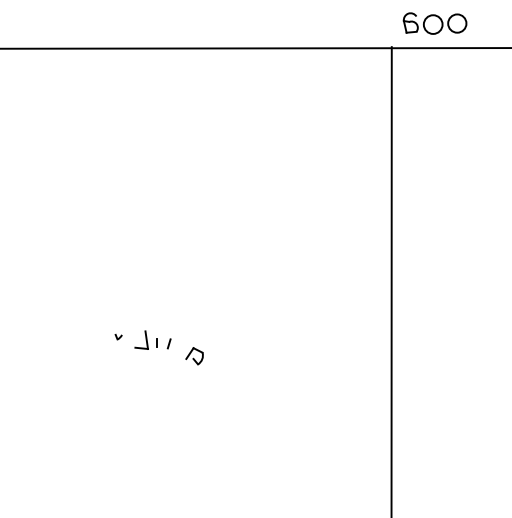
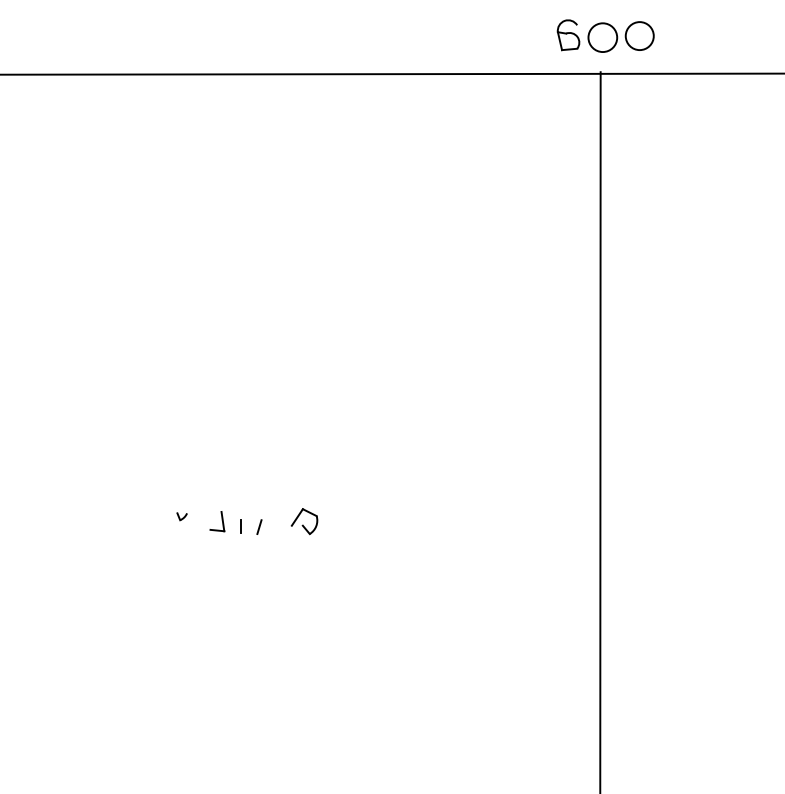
part: (434, 23) -> (604, 35), moved
part: (141, 340) -> (216, 521), size x0.71
part: (194, 356) -> (304, 521), moved

